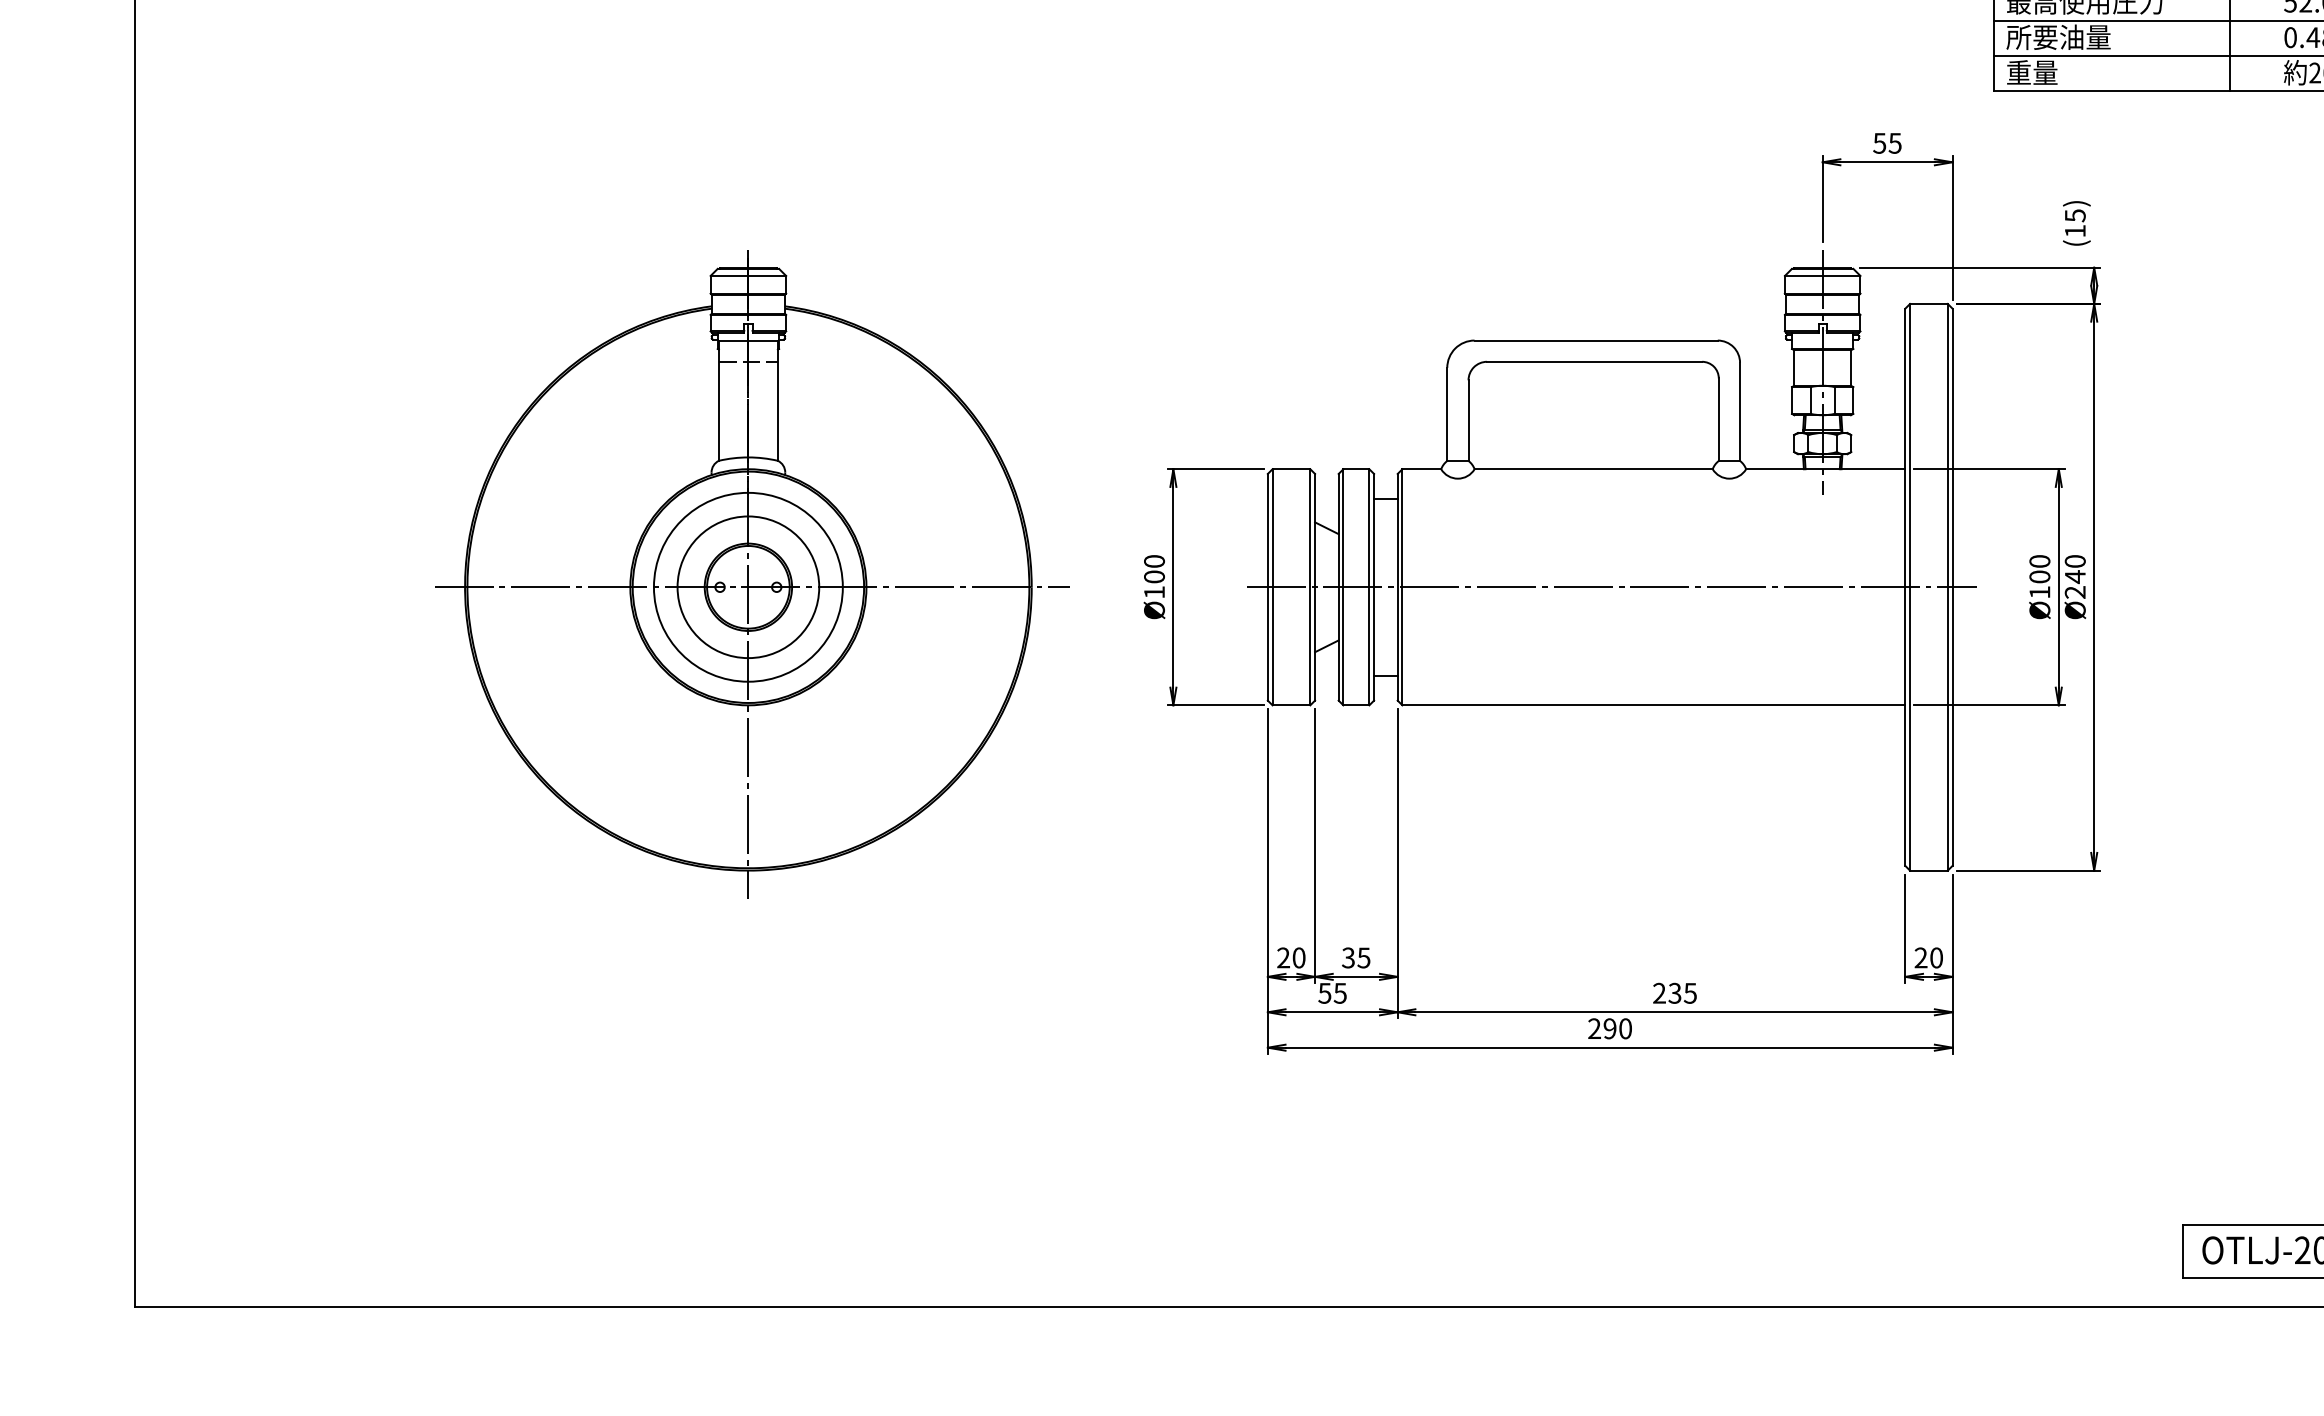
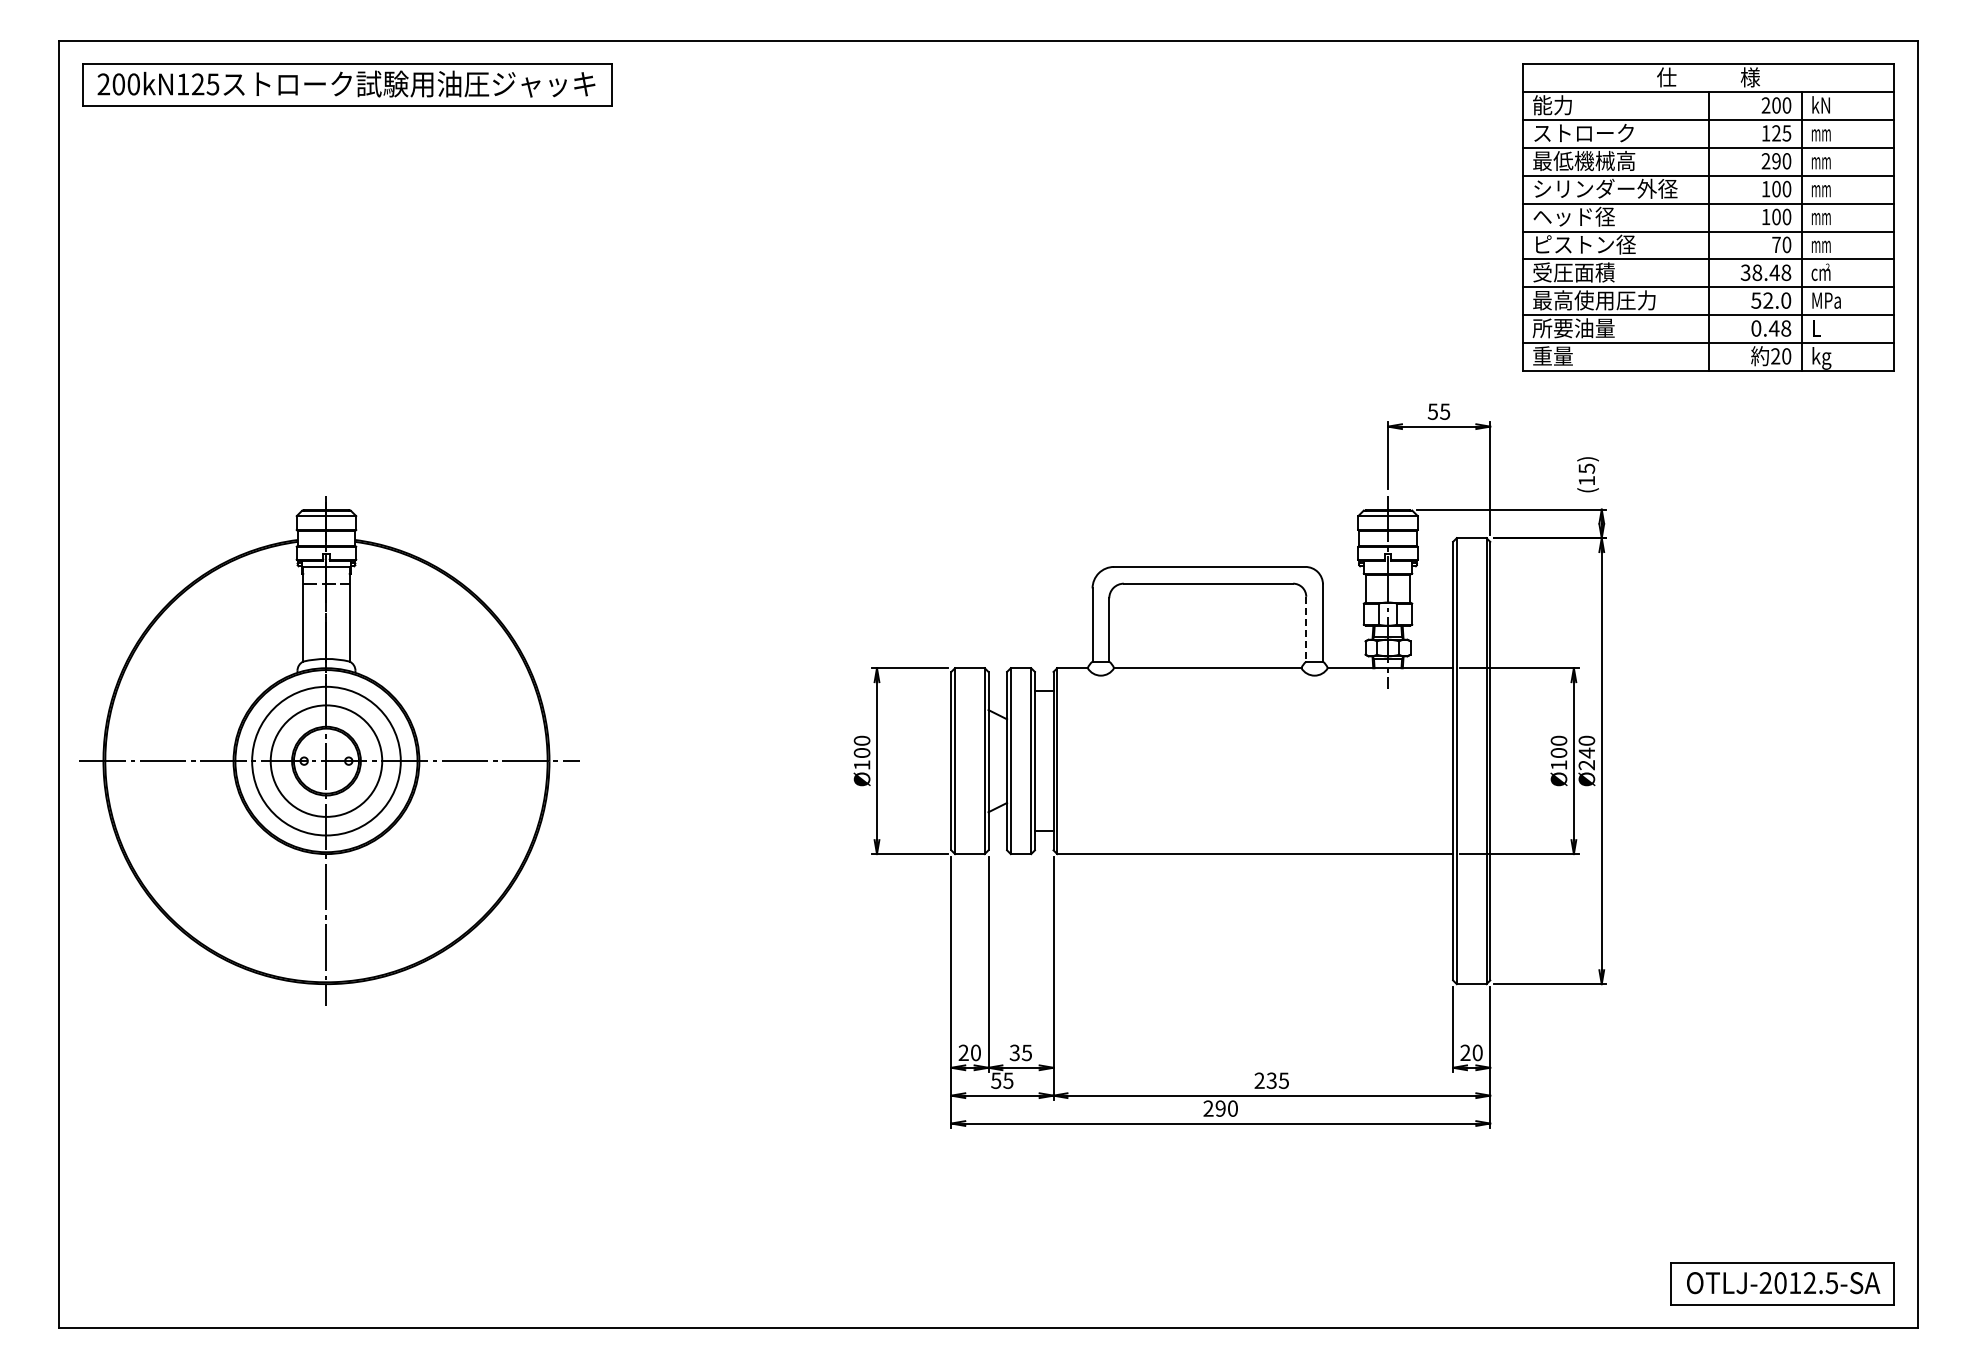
line: (1719, 420) -> (1306, 629), solid -> dashed
part: (752, 573) -> (329, 750), moved
line: (1611, 587) -> (1221, 761), removed

